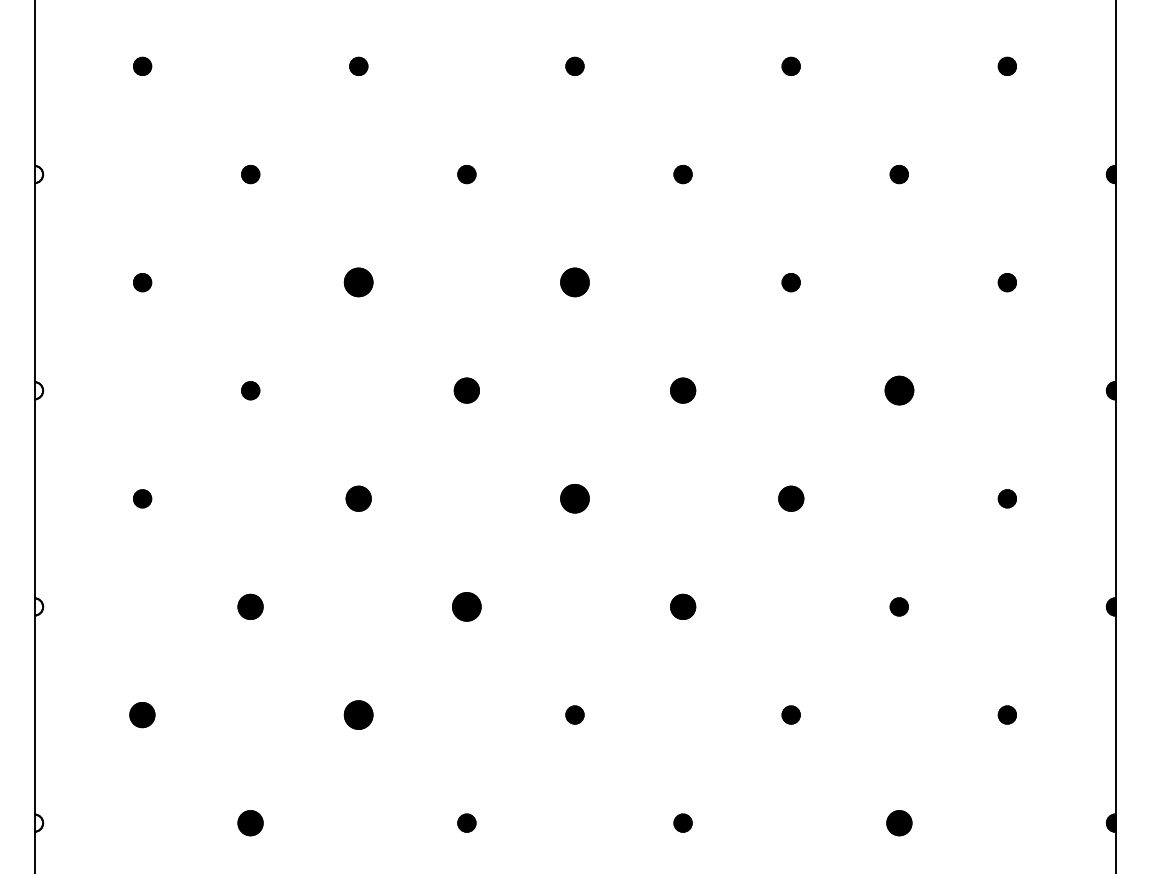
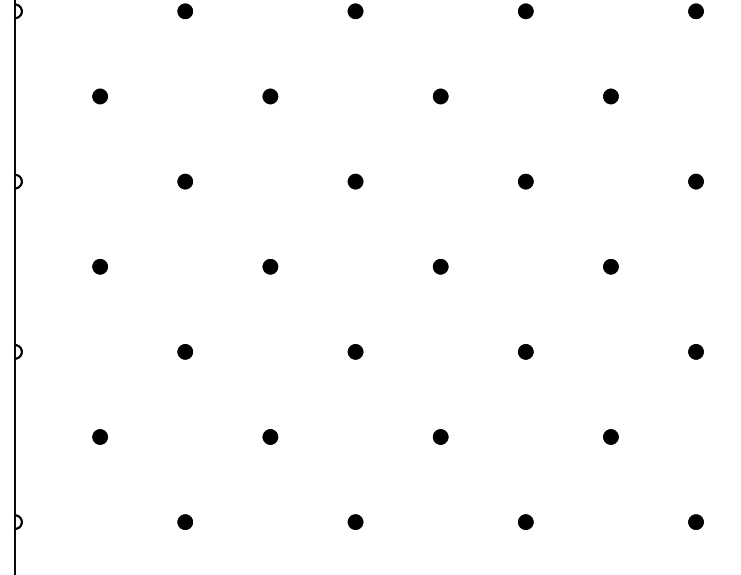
part: (358, 282) -> (270, 96), size x0.62
part: (574, 282) -> (440, 96), size x0.62
part: (466, 390) -> (355, 181), size x0.71
part: (682, 390) -> (525, 181), size x0.71
part: (898, 390) -> (695, 181), size x0.62
part: (358, 498) -> (270, 266), size x0.71
part: (574, 498) -> (440, 266), size x0.62
part: (790, 498) -> (610, 266), size x0.71
part: (250, 606) -> (185, 351), size x0.71
part: (466, 606) -> (355, 351), size x0.62
part: (682, 606) -> (525, 351), size x0.71
part: (142, 714) -> (100, 436), size x0.71
part: (358, 714) -> (270, 436), size x0.62
part: (250, 822) -> (185, 521), size x0.71
part: (898, 822) -> (695, 521), size x0.71

